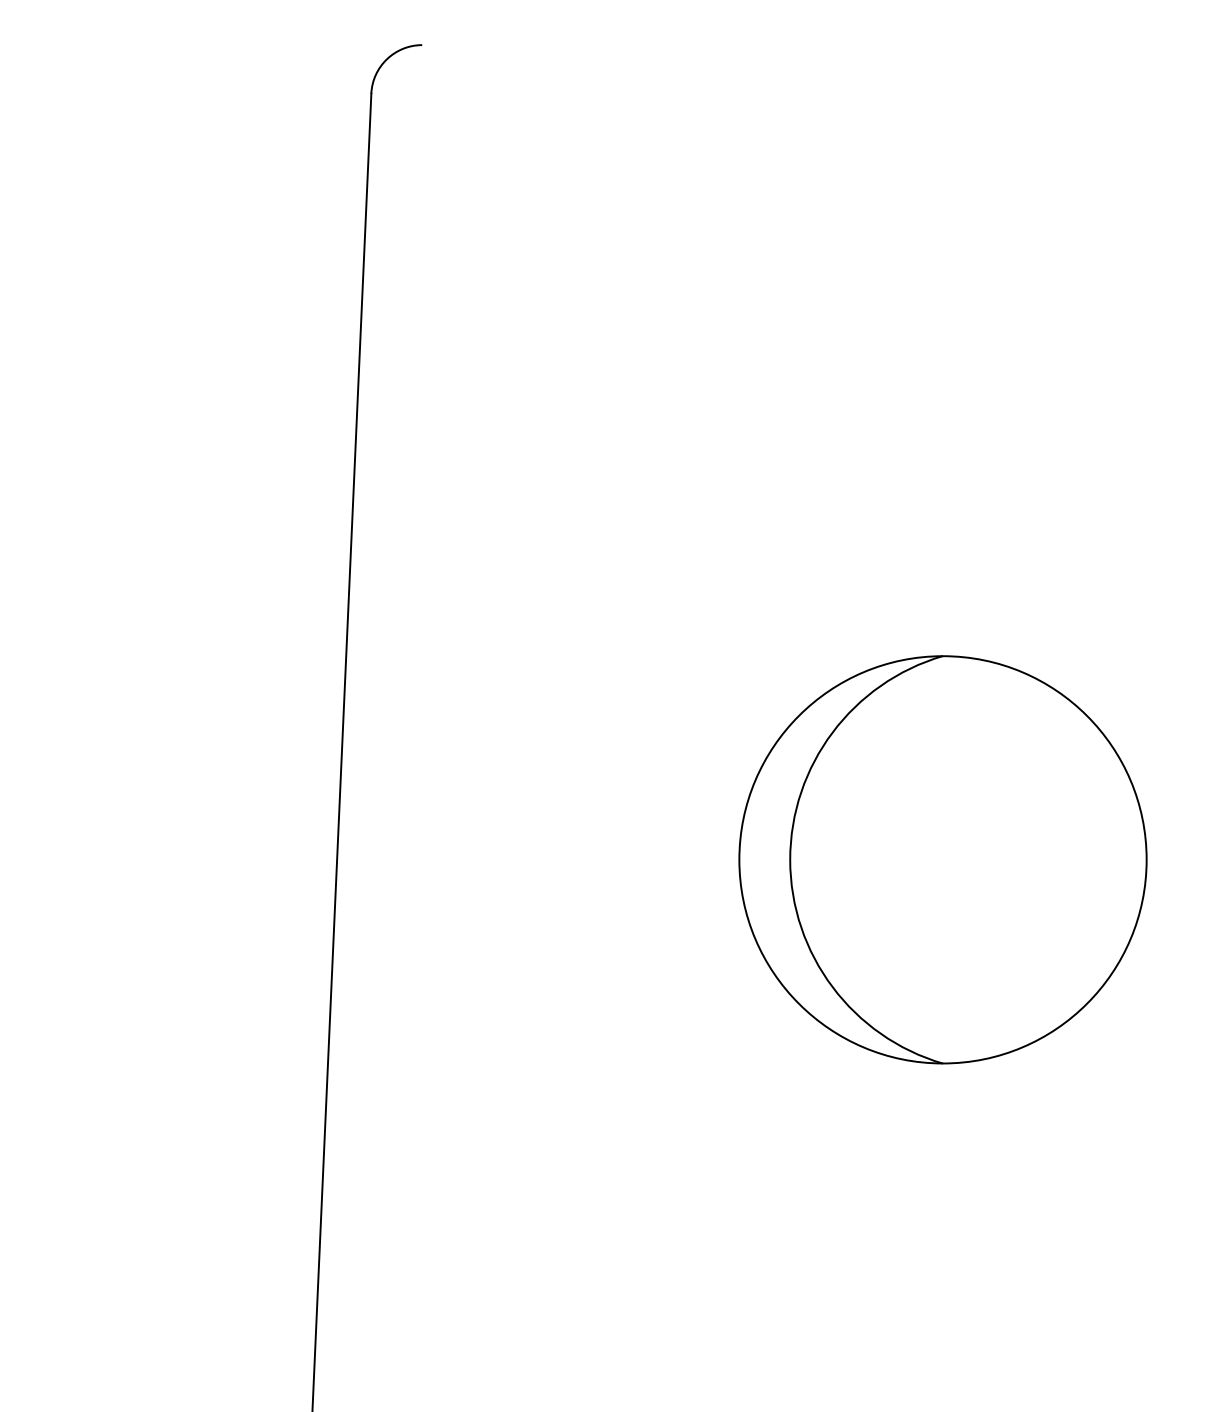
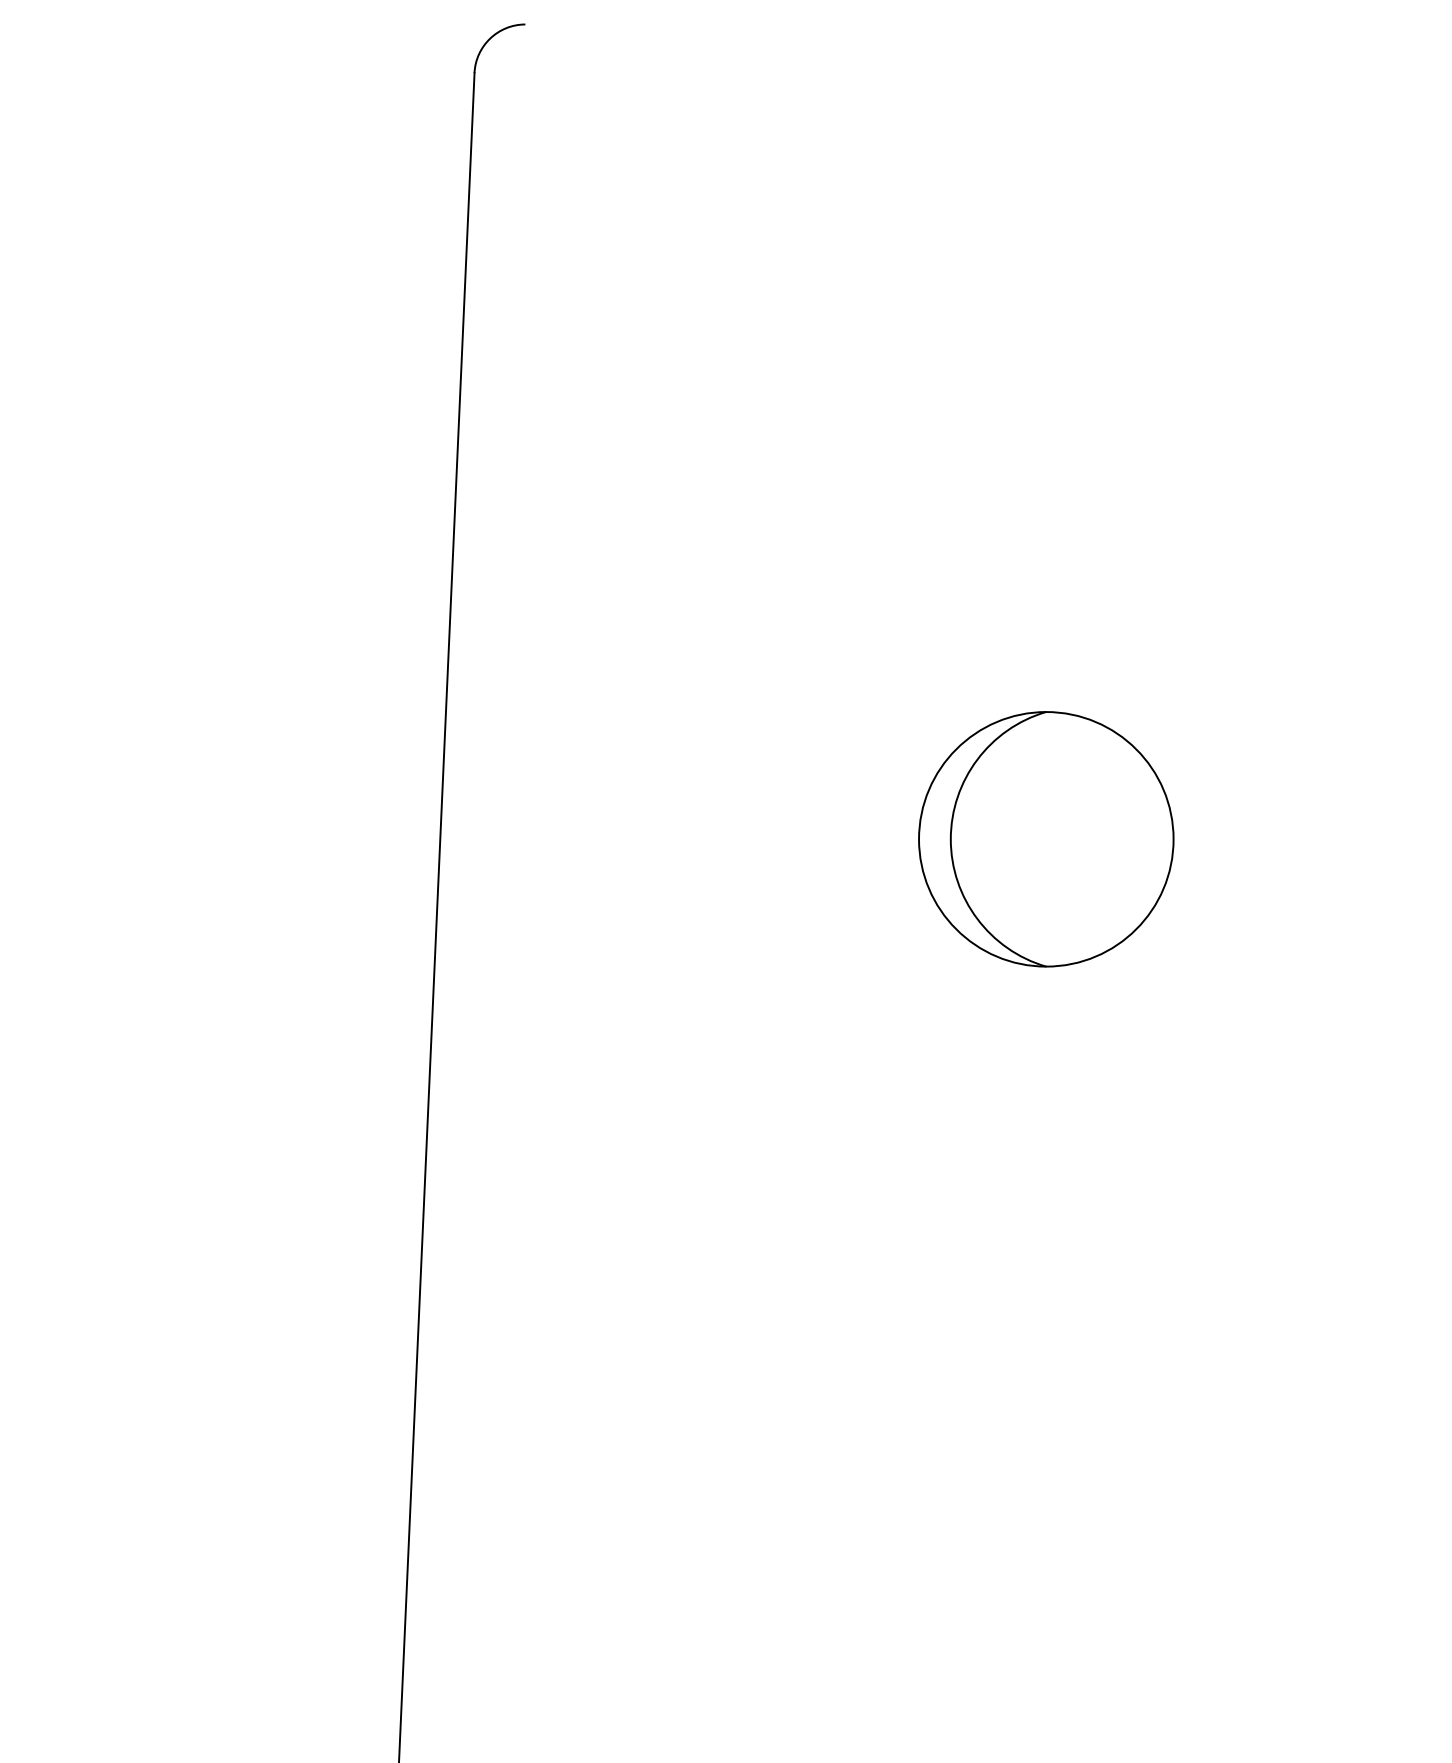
part: (943, 860) -> (1046, 839), size x0.62

